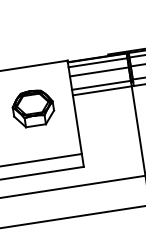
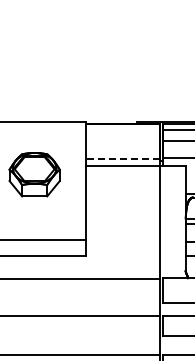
line: (97, 62) -> (122, 130), removed
line: (99, 72) -> (122, 142), removed
line: (101, 85) -> (122, 158), solid -> dashed

